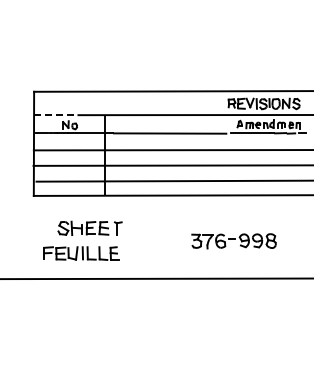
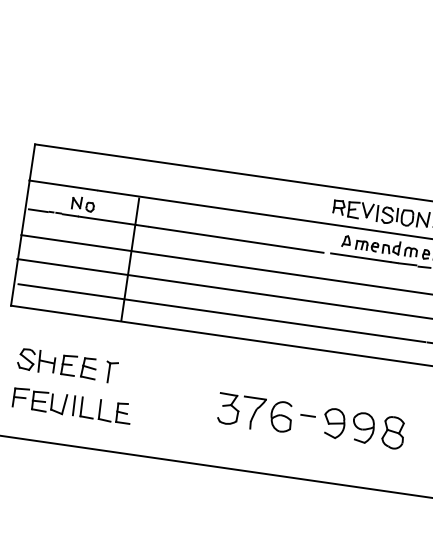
line: (55, 115) -> (62, 185), dashed -> solid
part: (89, 227) -> (66, 363), moved
part: (233, 241) -> (310, 421), size x1.43

